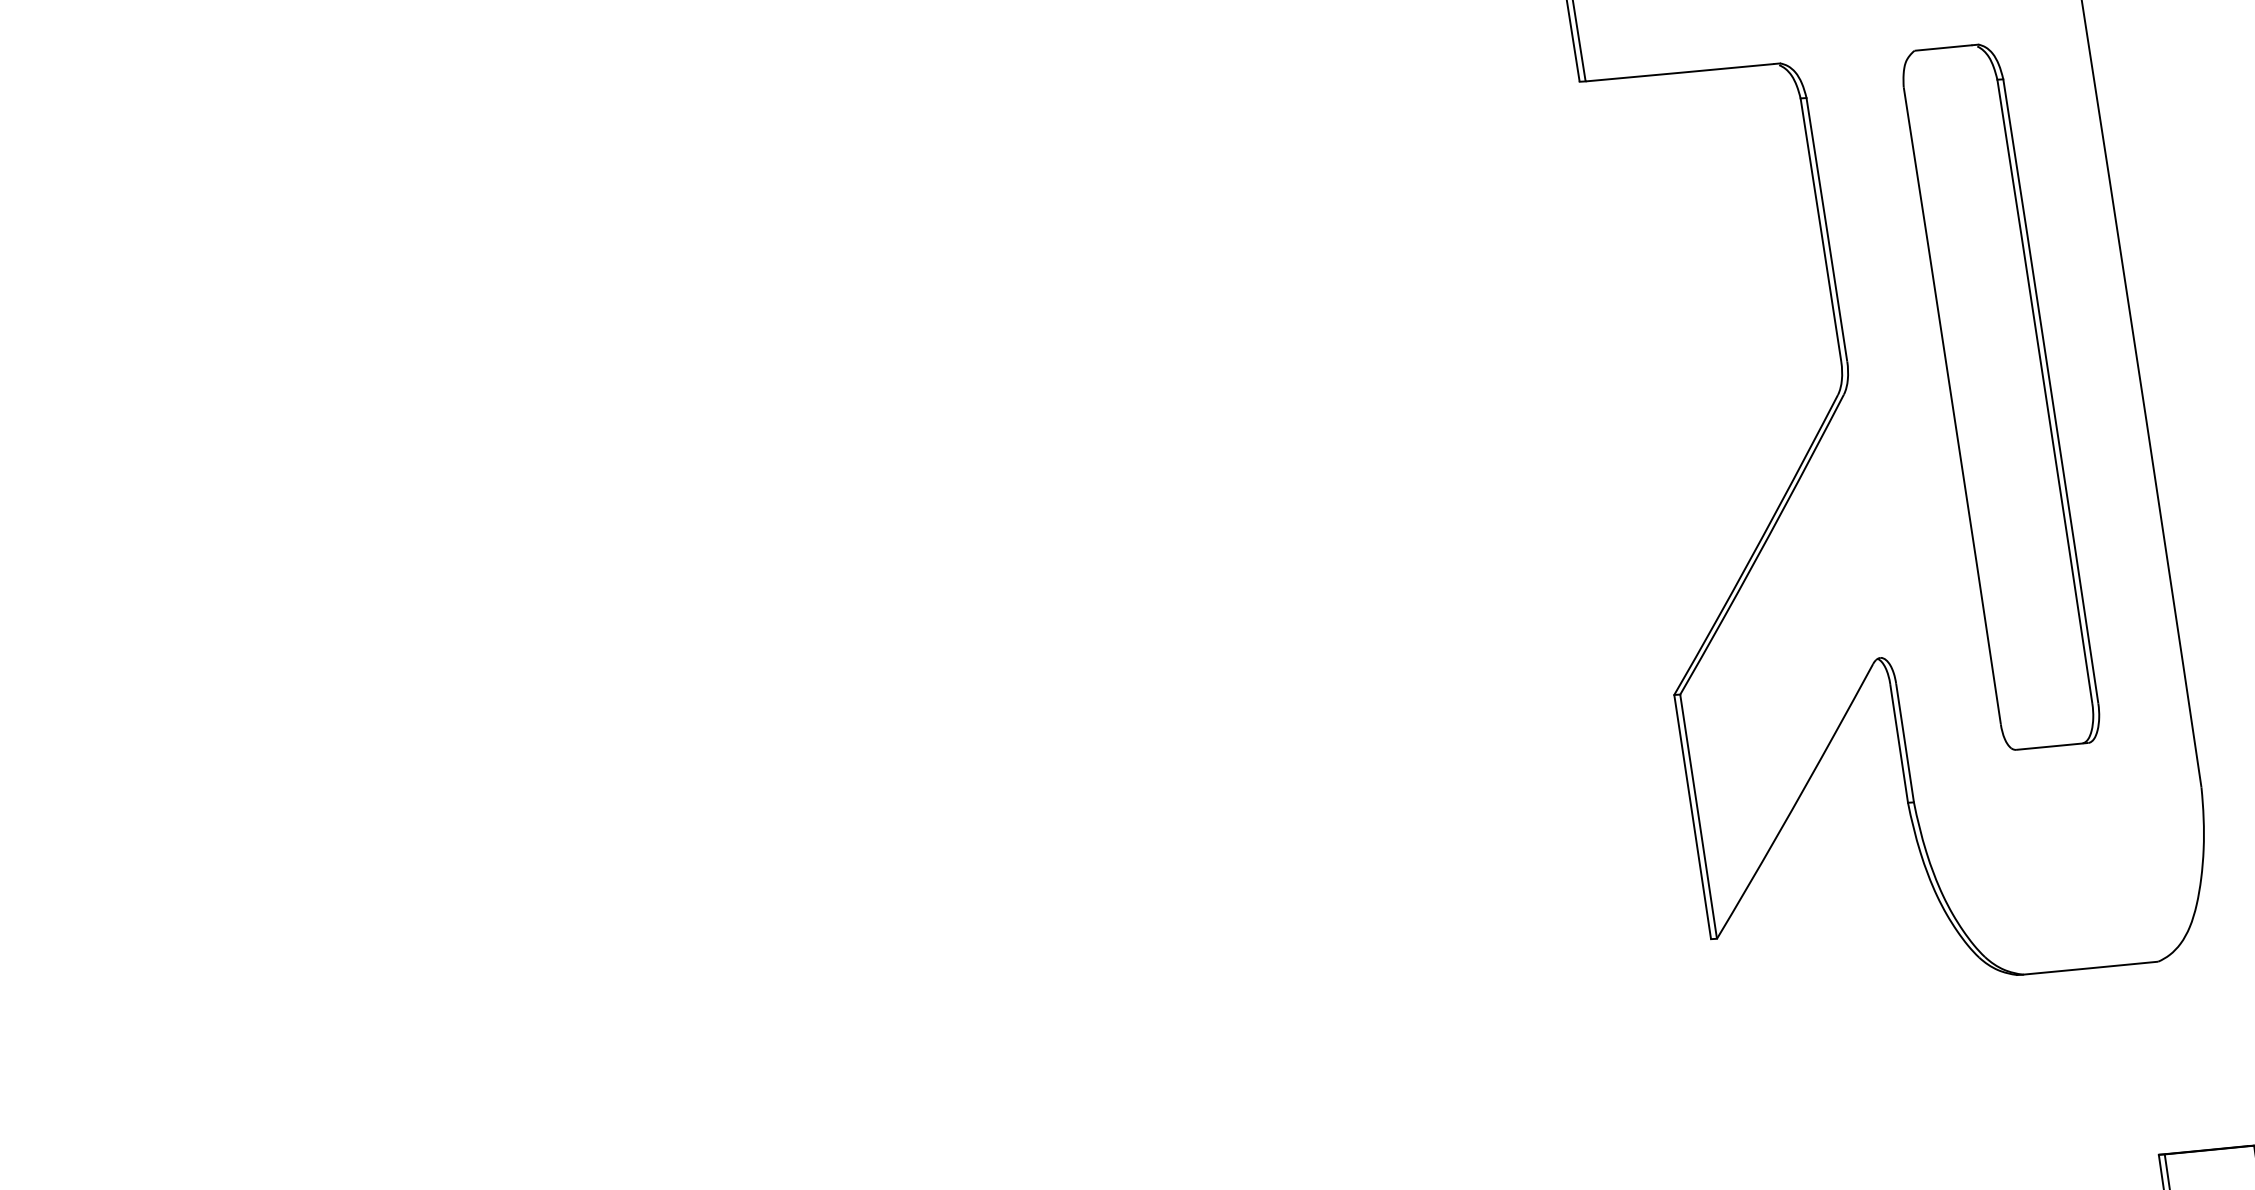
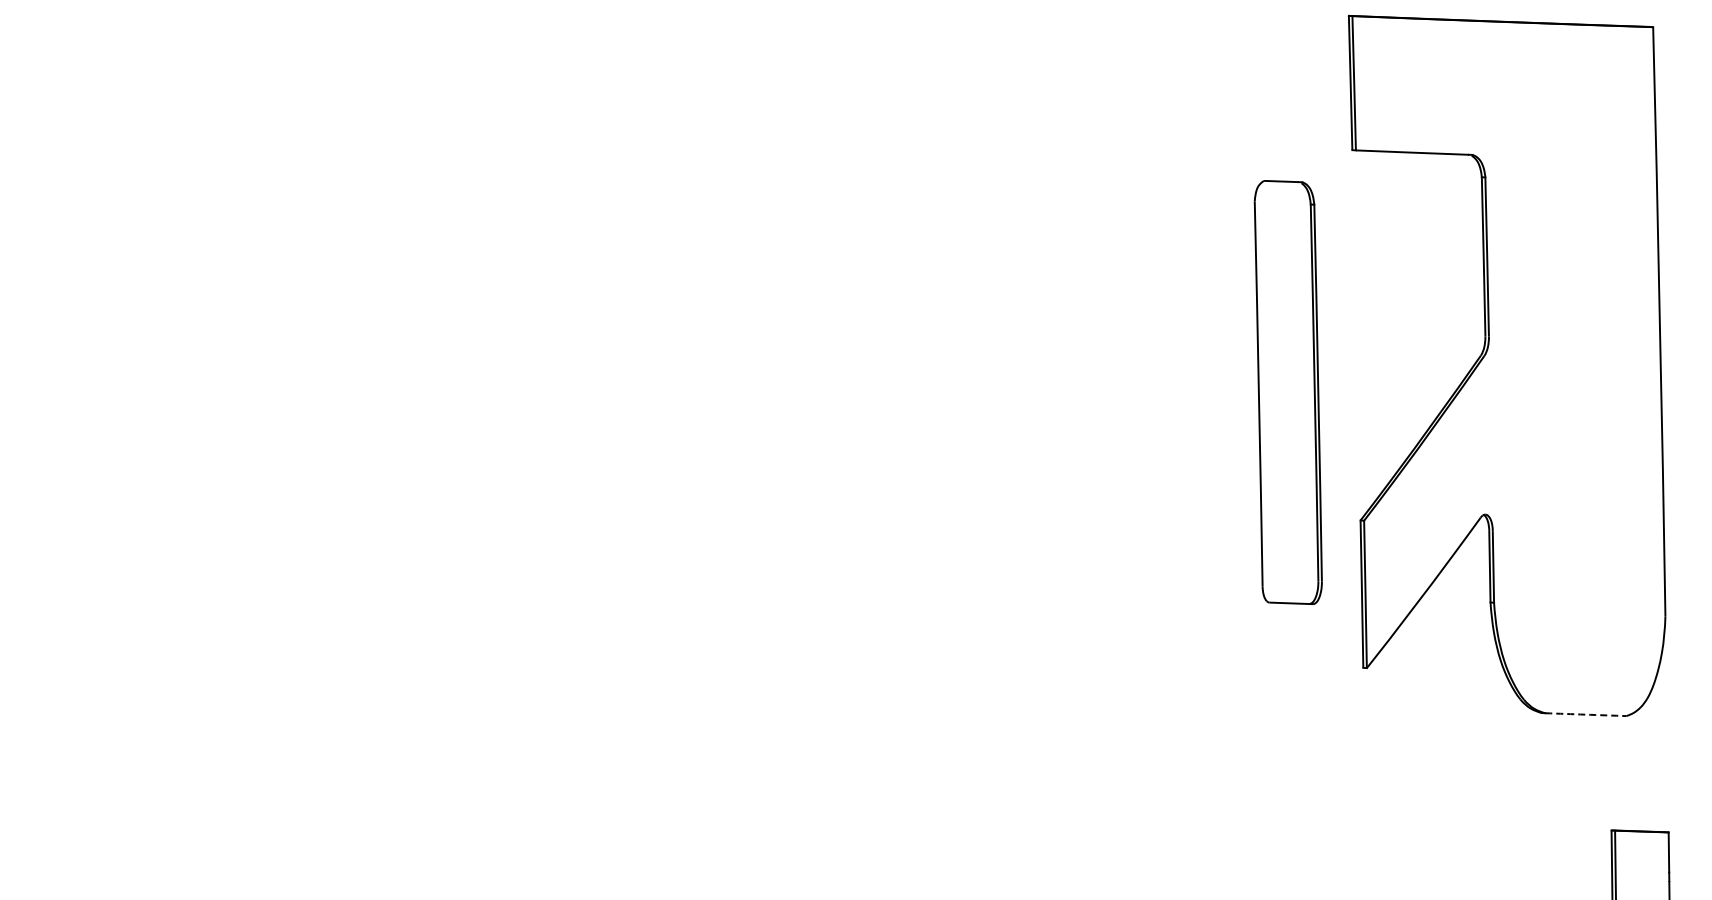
part: (1999, 397) -> (1287, 392), moved
arc: (2090, 967) -> (1585, 714), solid -> dashed

